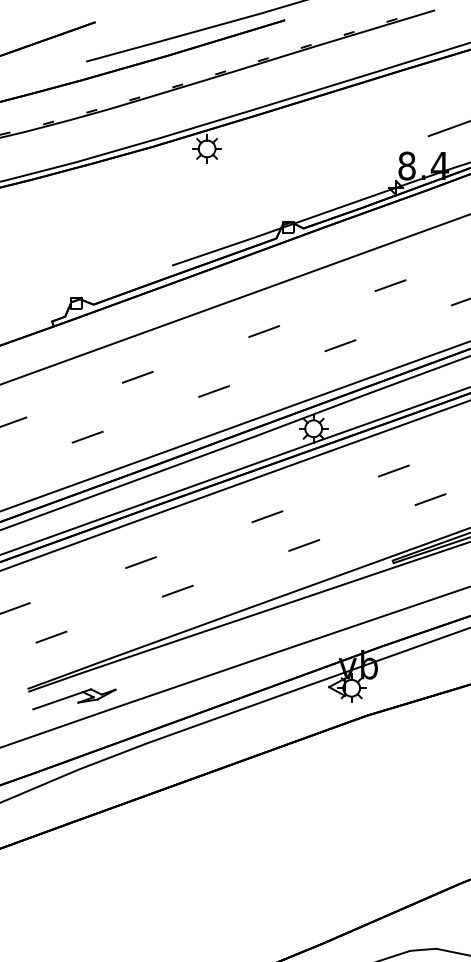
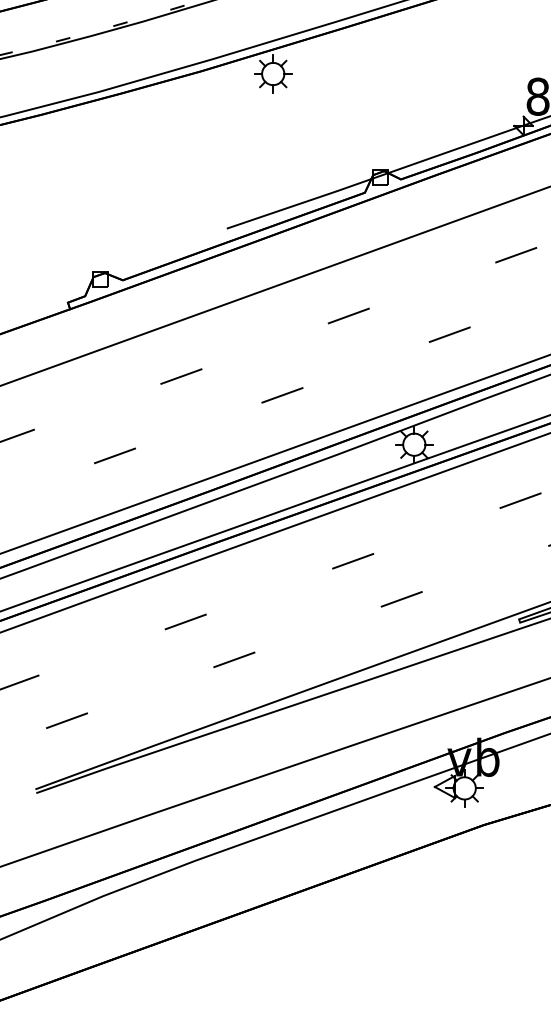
part: (74, 699) -> (97, 803), removed

